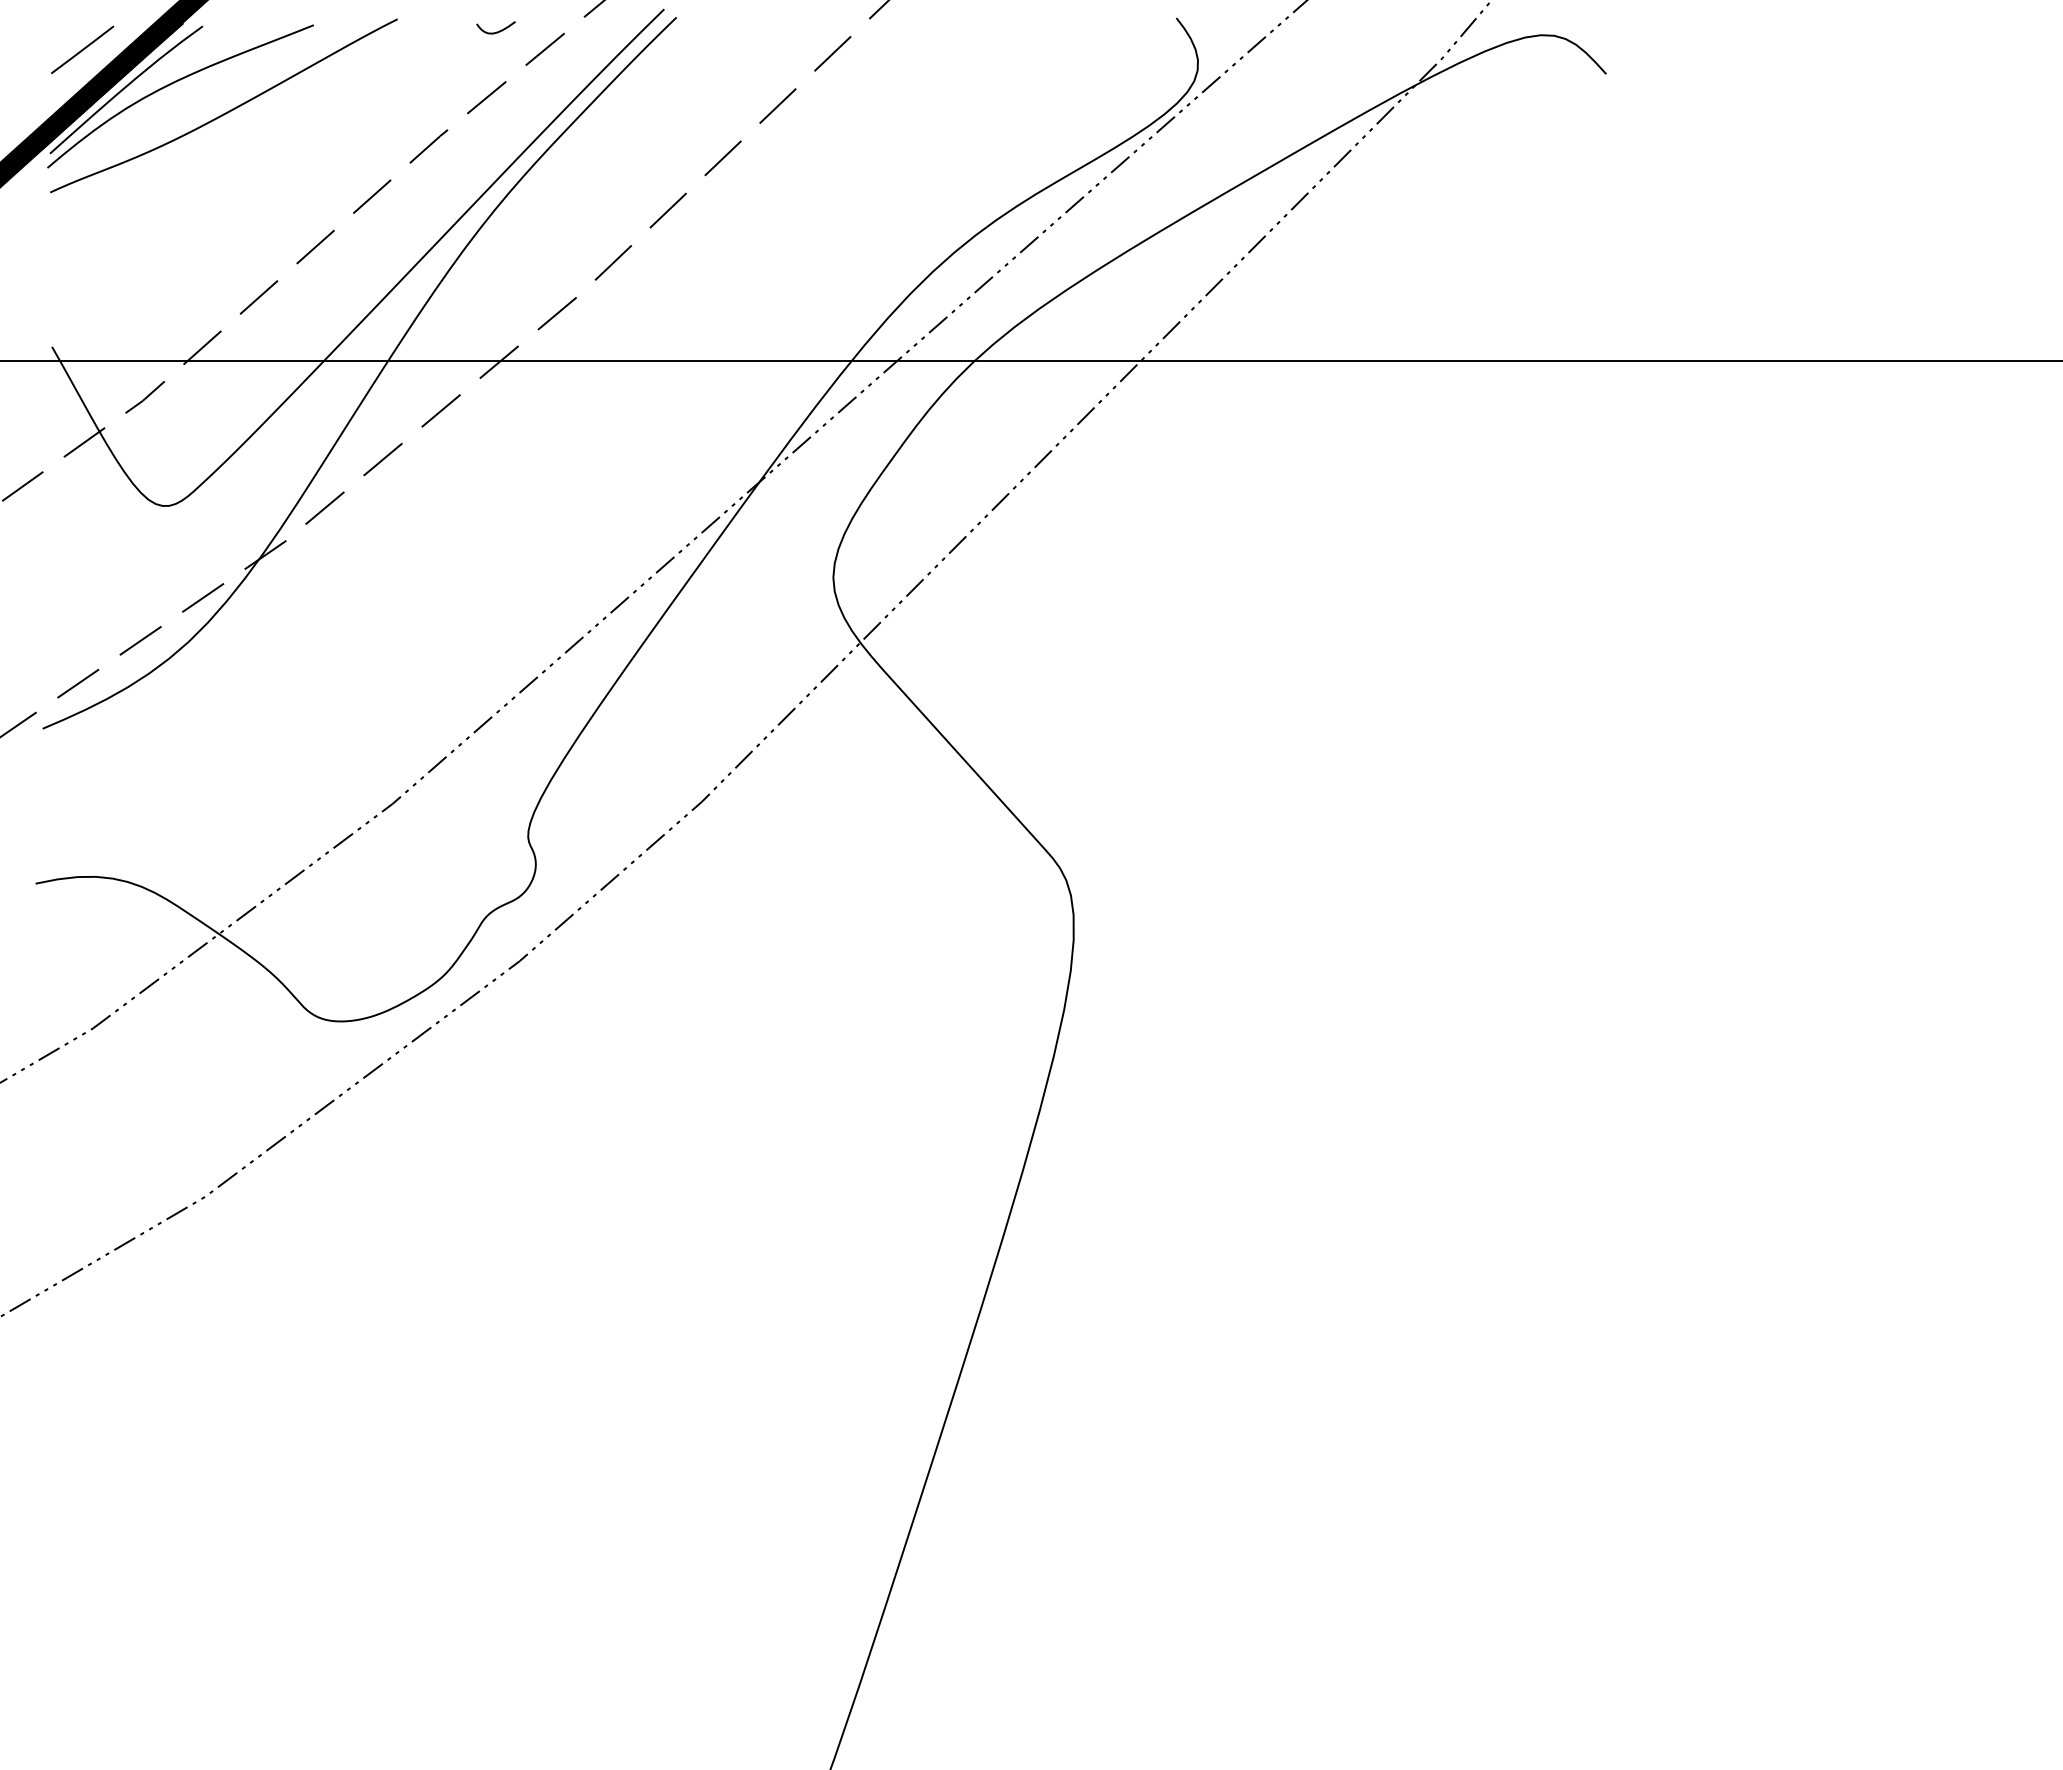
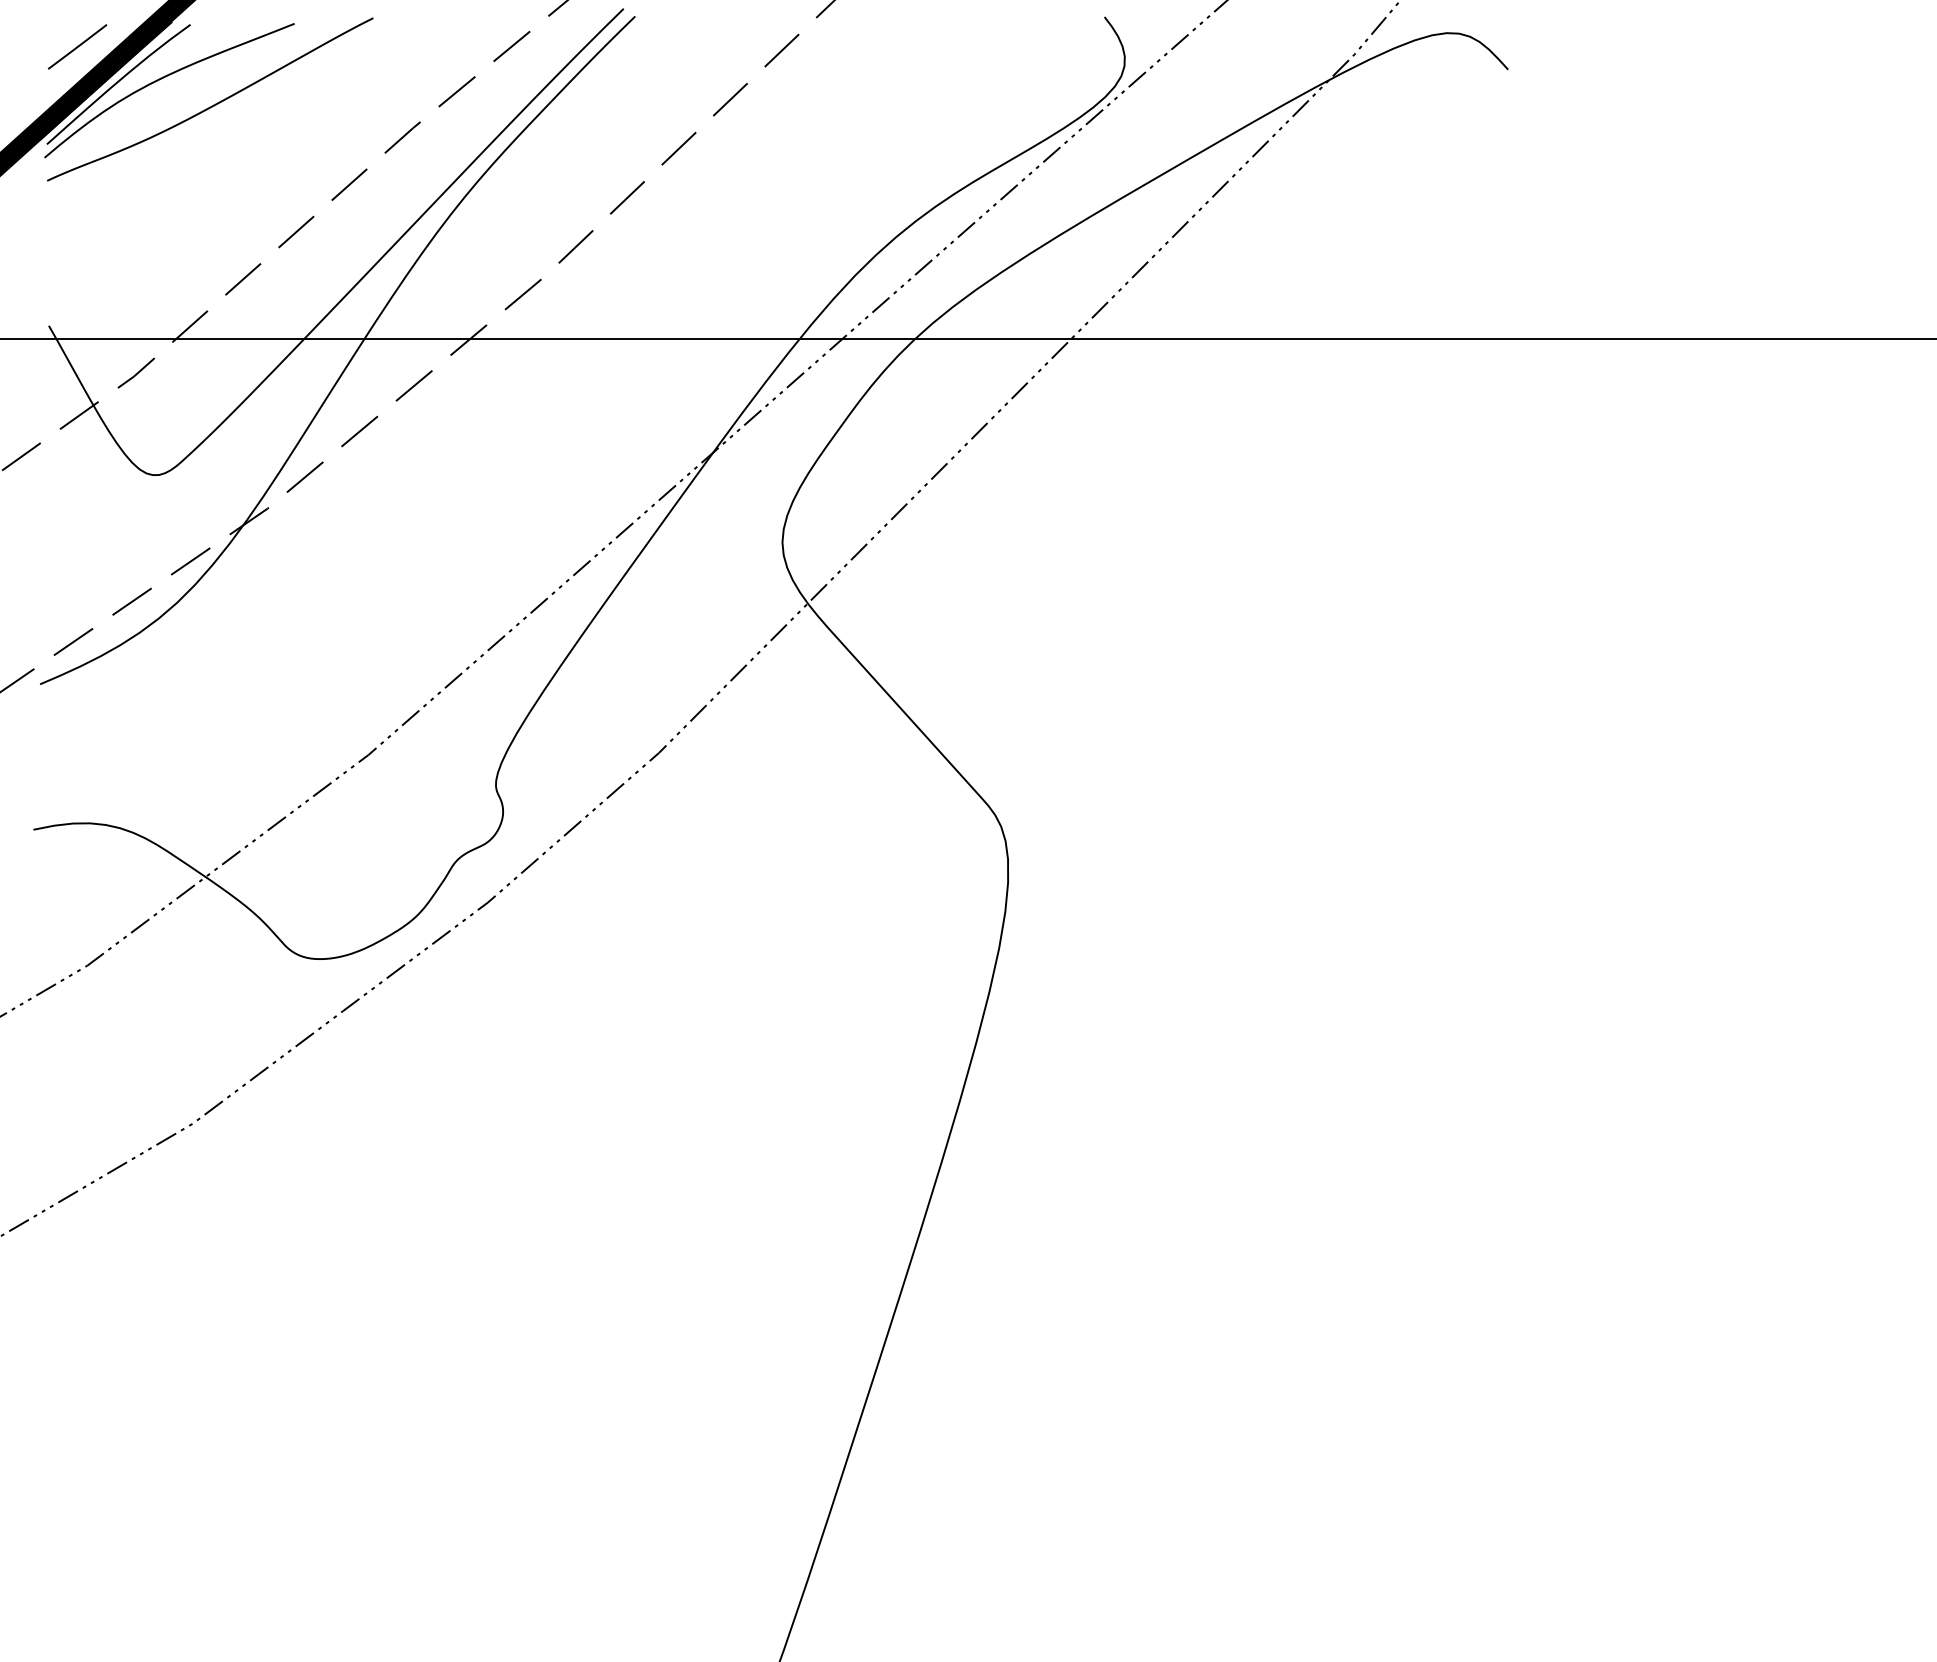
curve: (496, 31) -> (466, 29), removed

